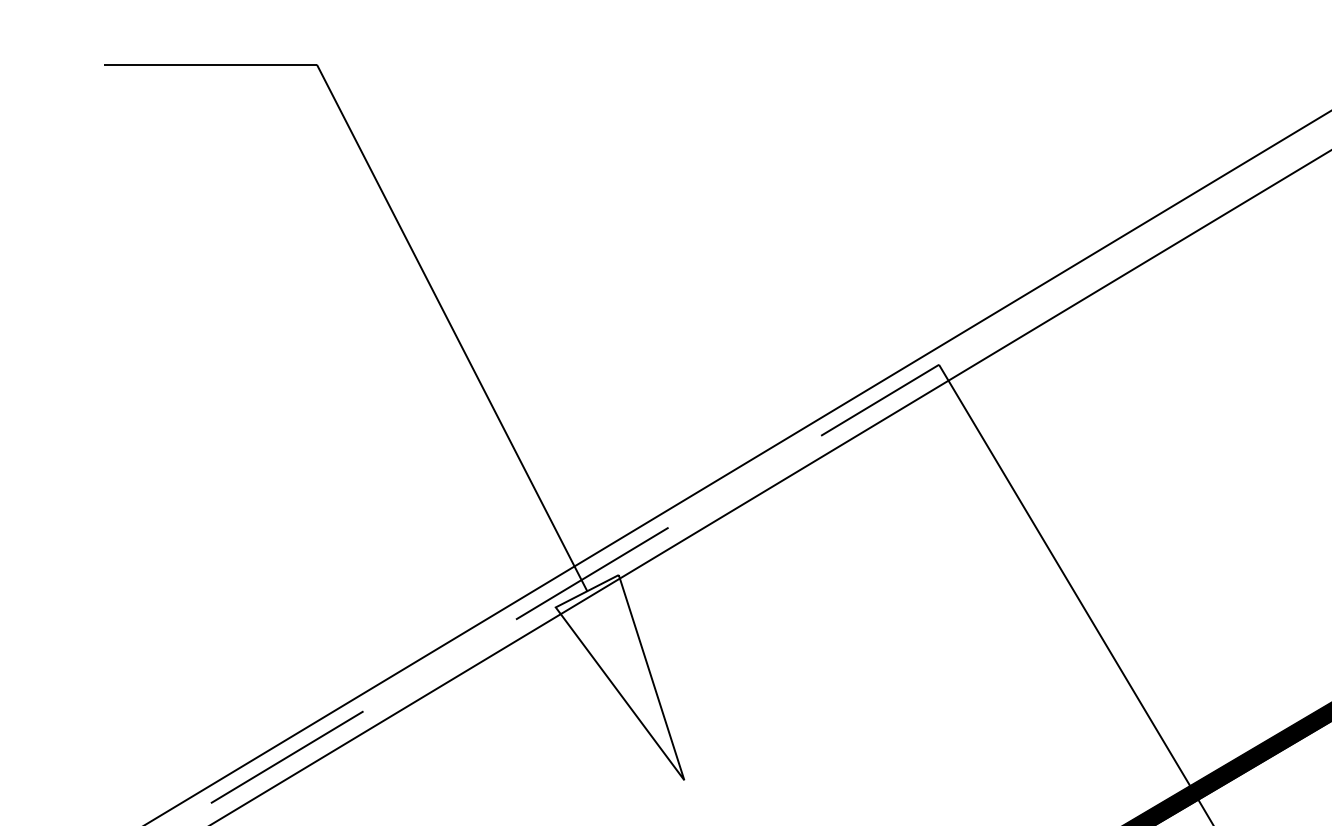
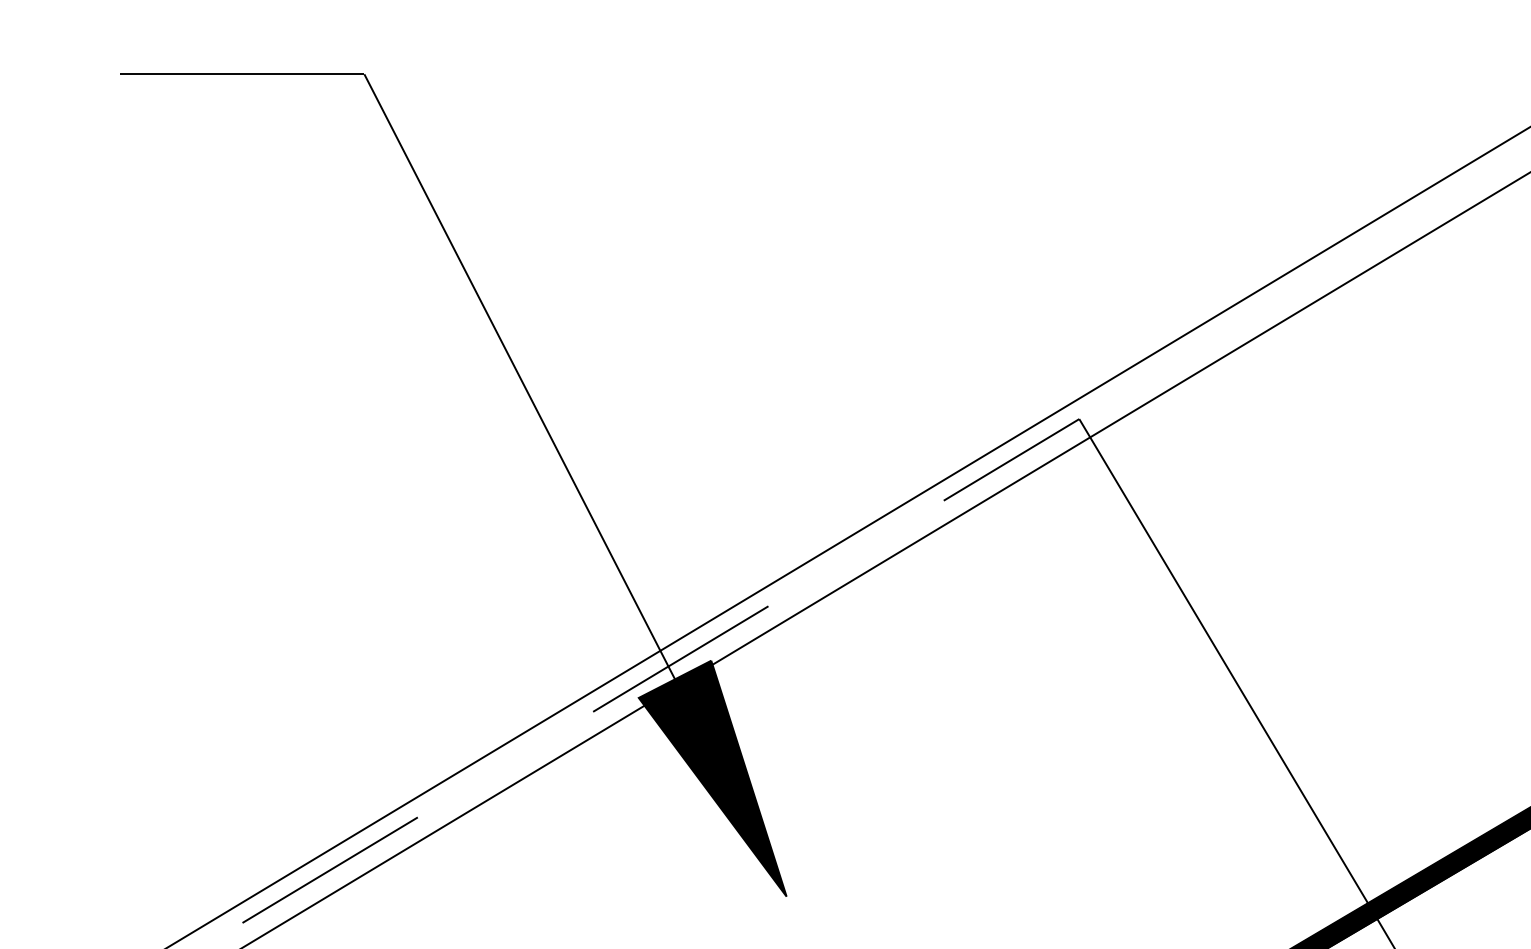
fill: (619, 677) -> (712, 778), added

